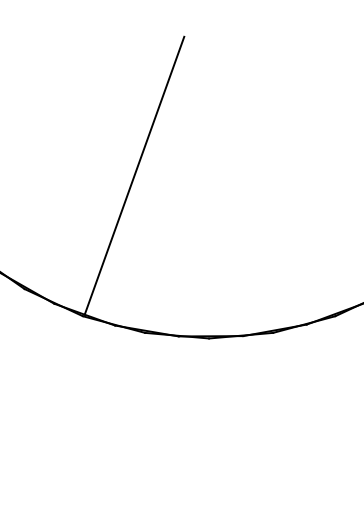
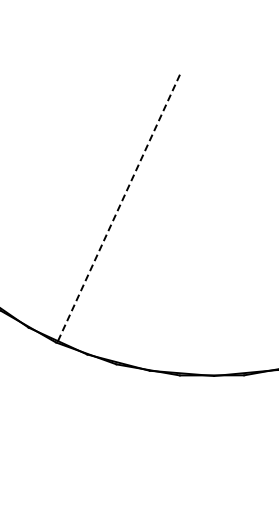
line: (134, 175) -> (119, 206), solid -> dashed

